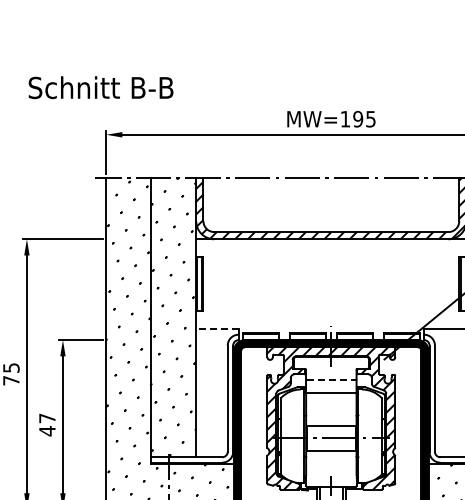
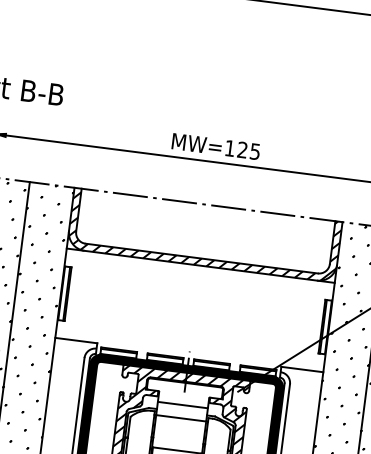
text: (358, 119) -> (242, 150), MW=195 -> MW=125
line: (216, 329) -> (75, 340), dashed -> solid
line: (331, 379) -> (183, 404), dashed -> solid

